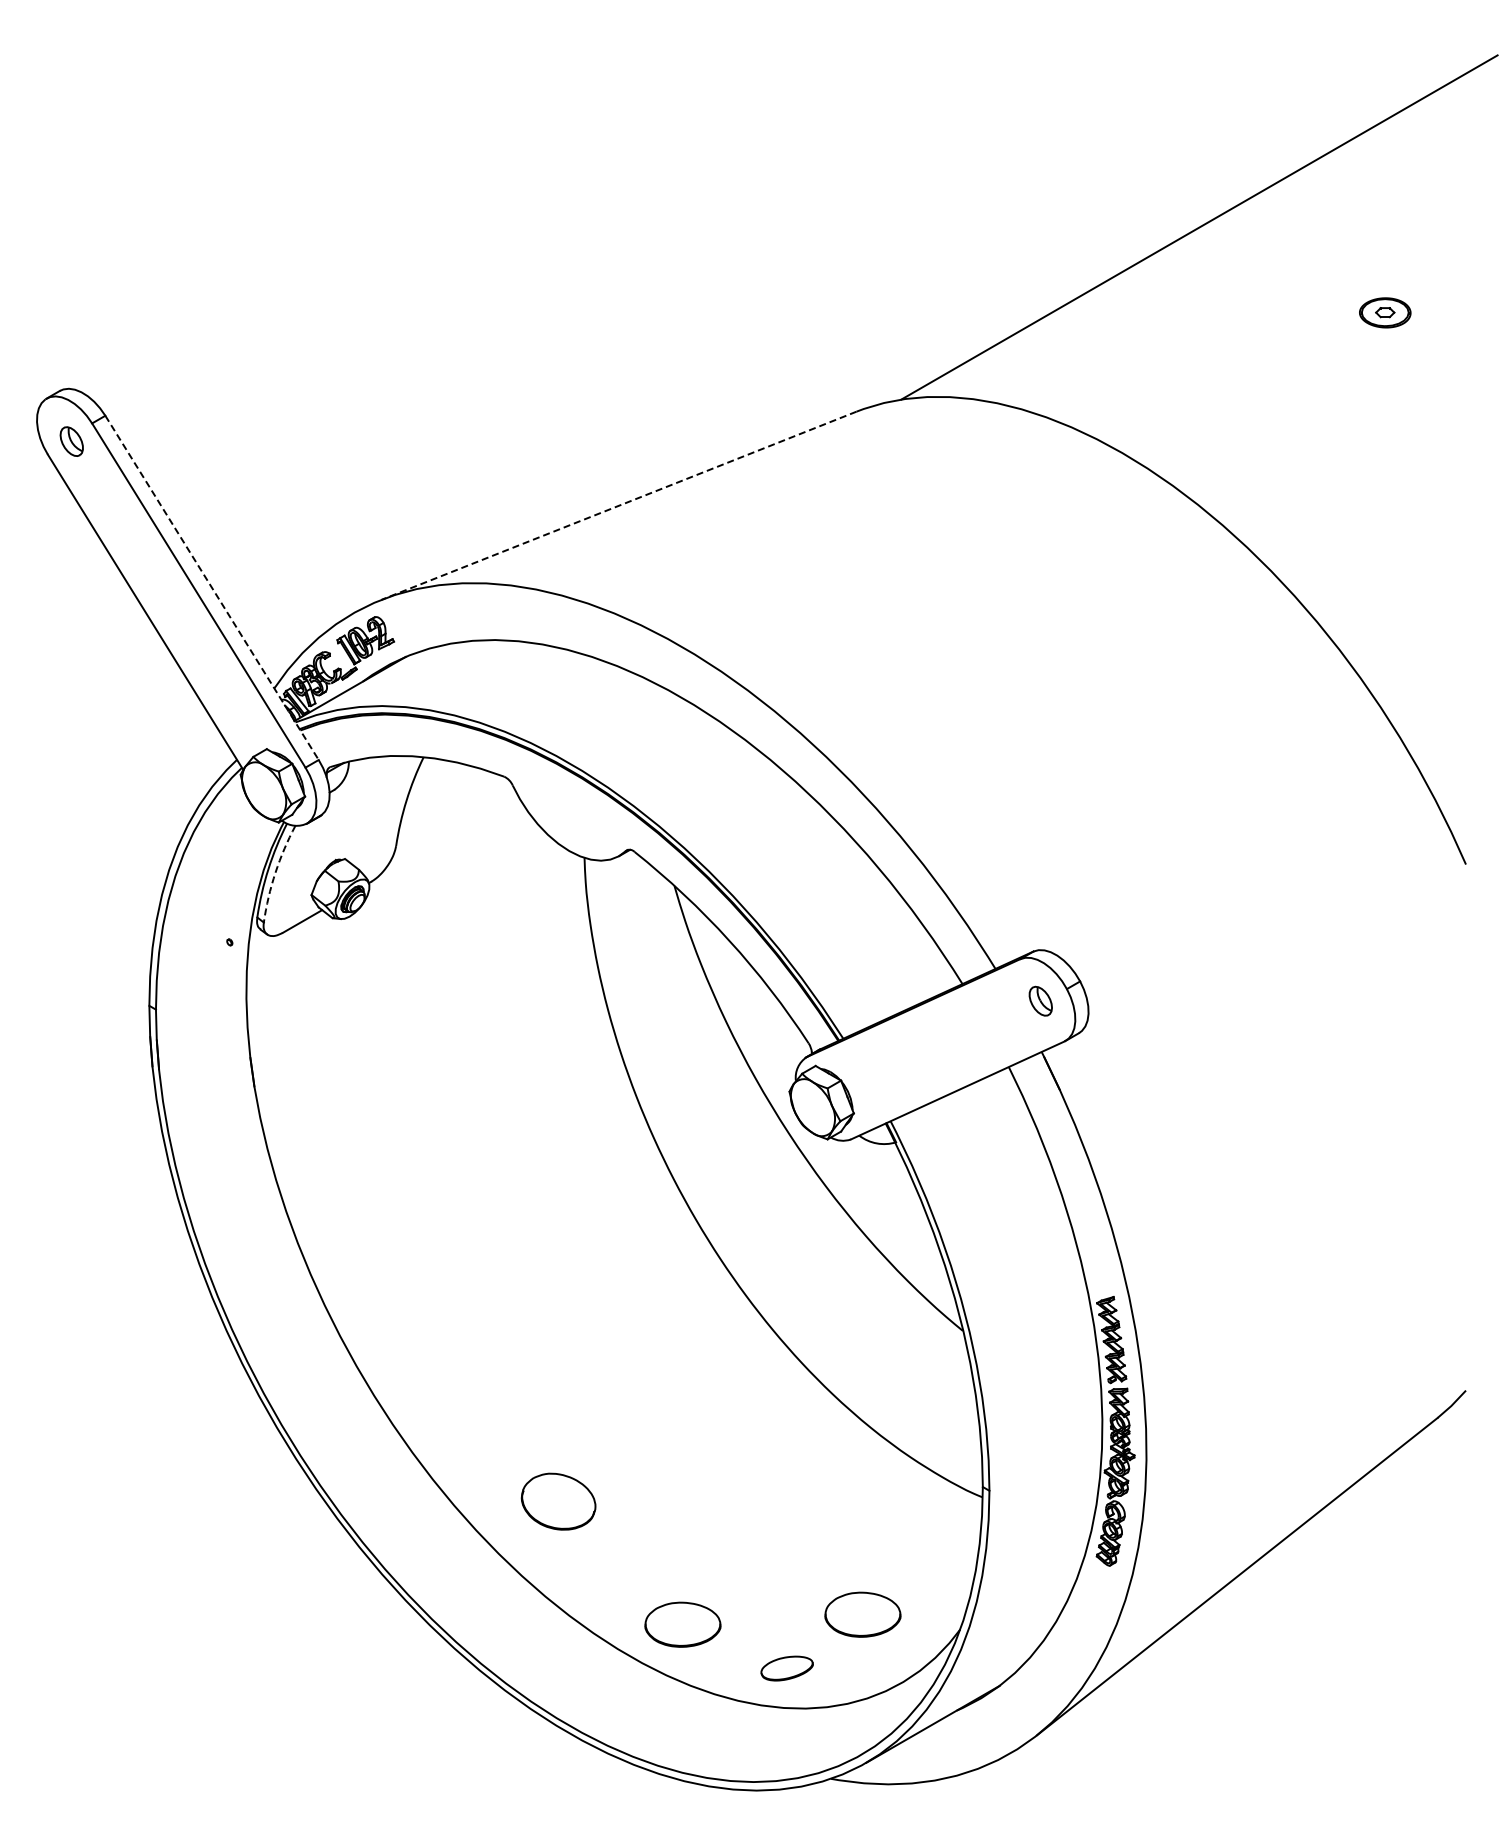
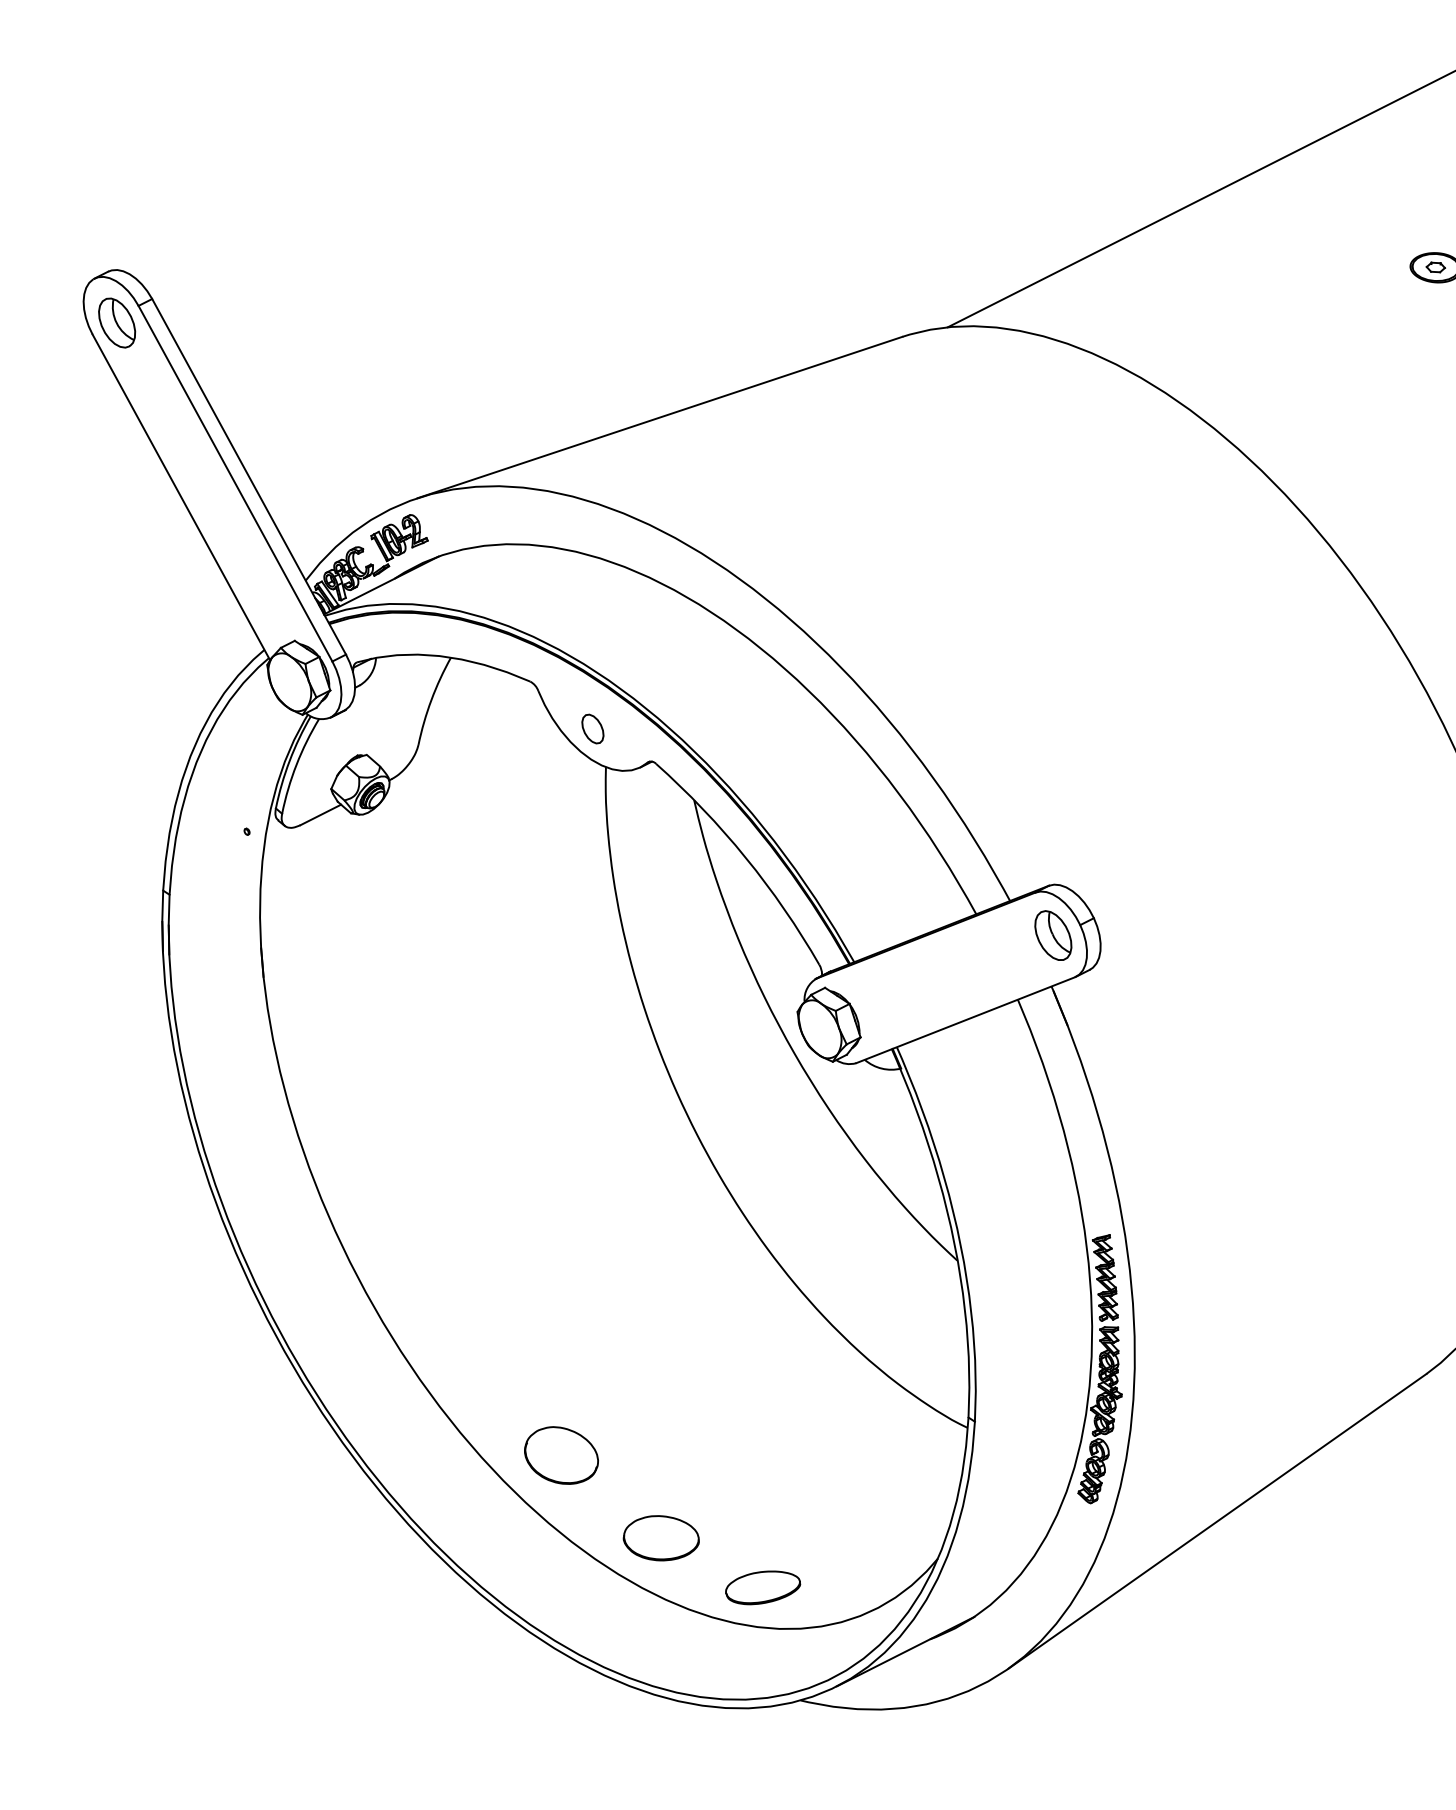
part: (71, 441) -> (116, 322), size x1.67
line: (619, 505) -> (660, 417), dashed -> solid
line: (212, 588) -> (249, 477), dashed -> solid
part: (569, 820) -> (593, 729), added
arc: (275, 872) -> (296, 764), dashed -> solid
part: (1040, 1001) -> (1053, 936), size x1.67
part: (558, 1501) -> (561, 1455), moved
part: (862, 1614) -> (841, 1538), removed
part: (786, 1668) -> (762, 1587), size x1.43

